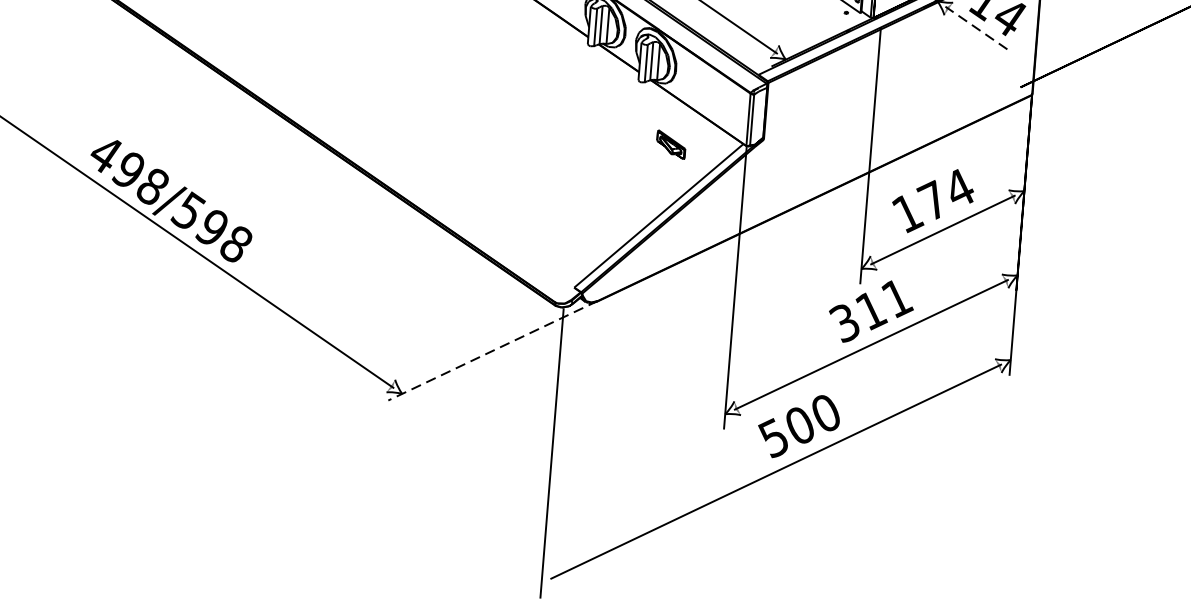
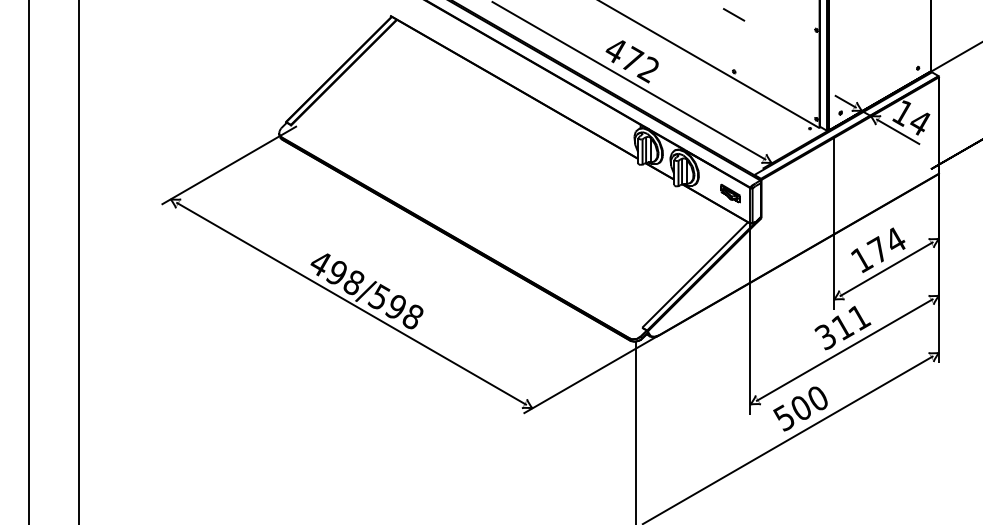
line: (975, 27) -> (897, 131), dashed -> solid
part: (671, 144) -> (730, 193), moved
line: (492, 350) -> (590, 374), dashed -> solid

